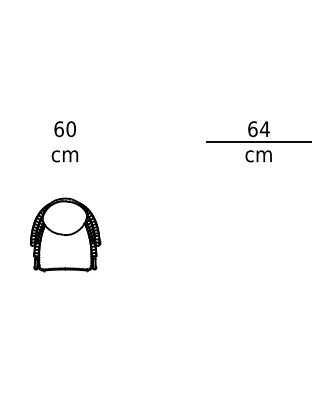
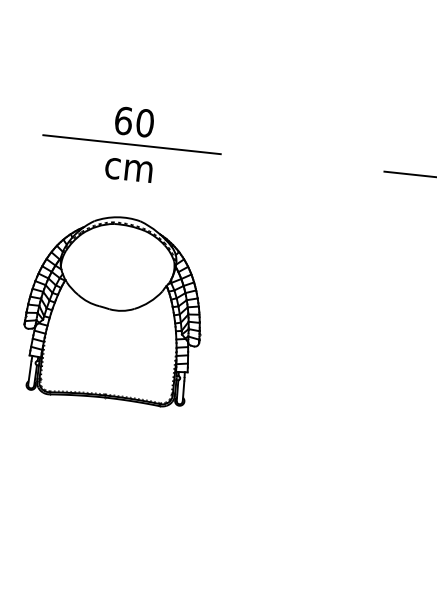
line: (65, 141) -> (132, 143), added
part: (65, 234) -> (114, 309), size x1.43

